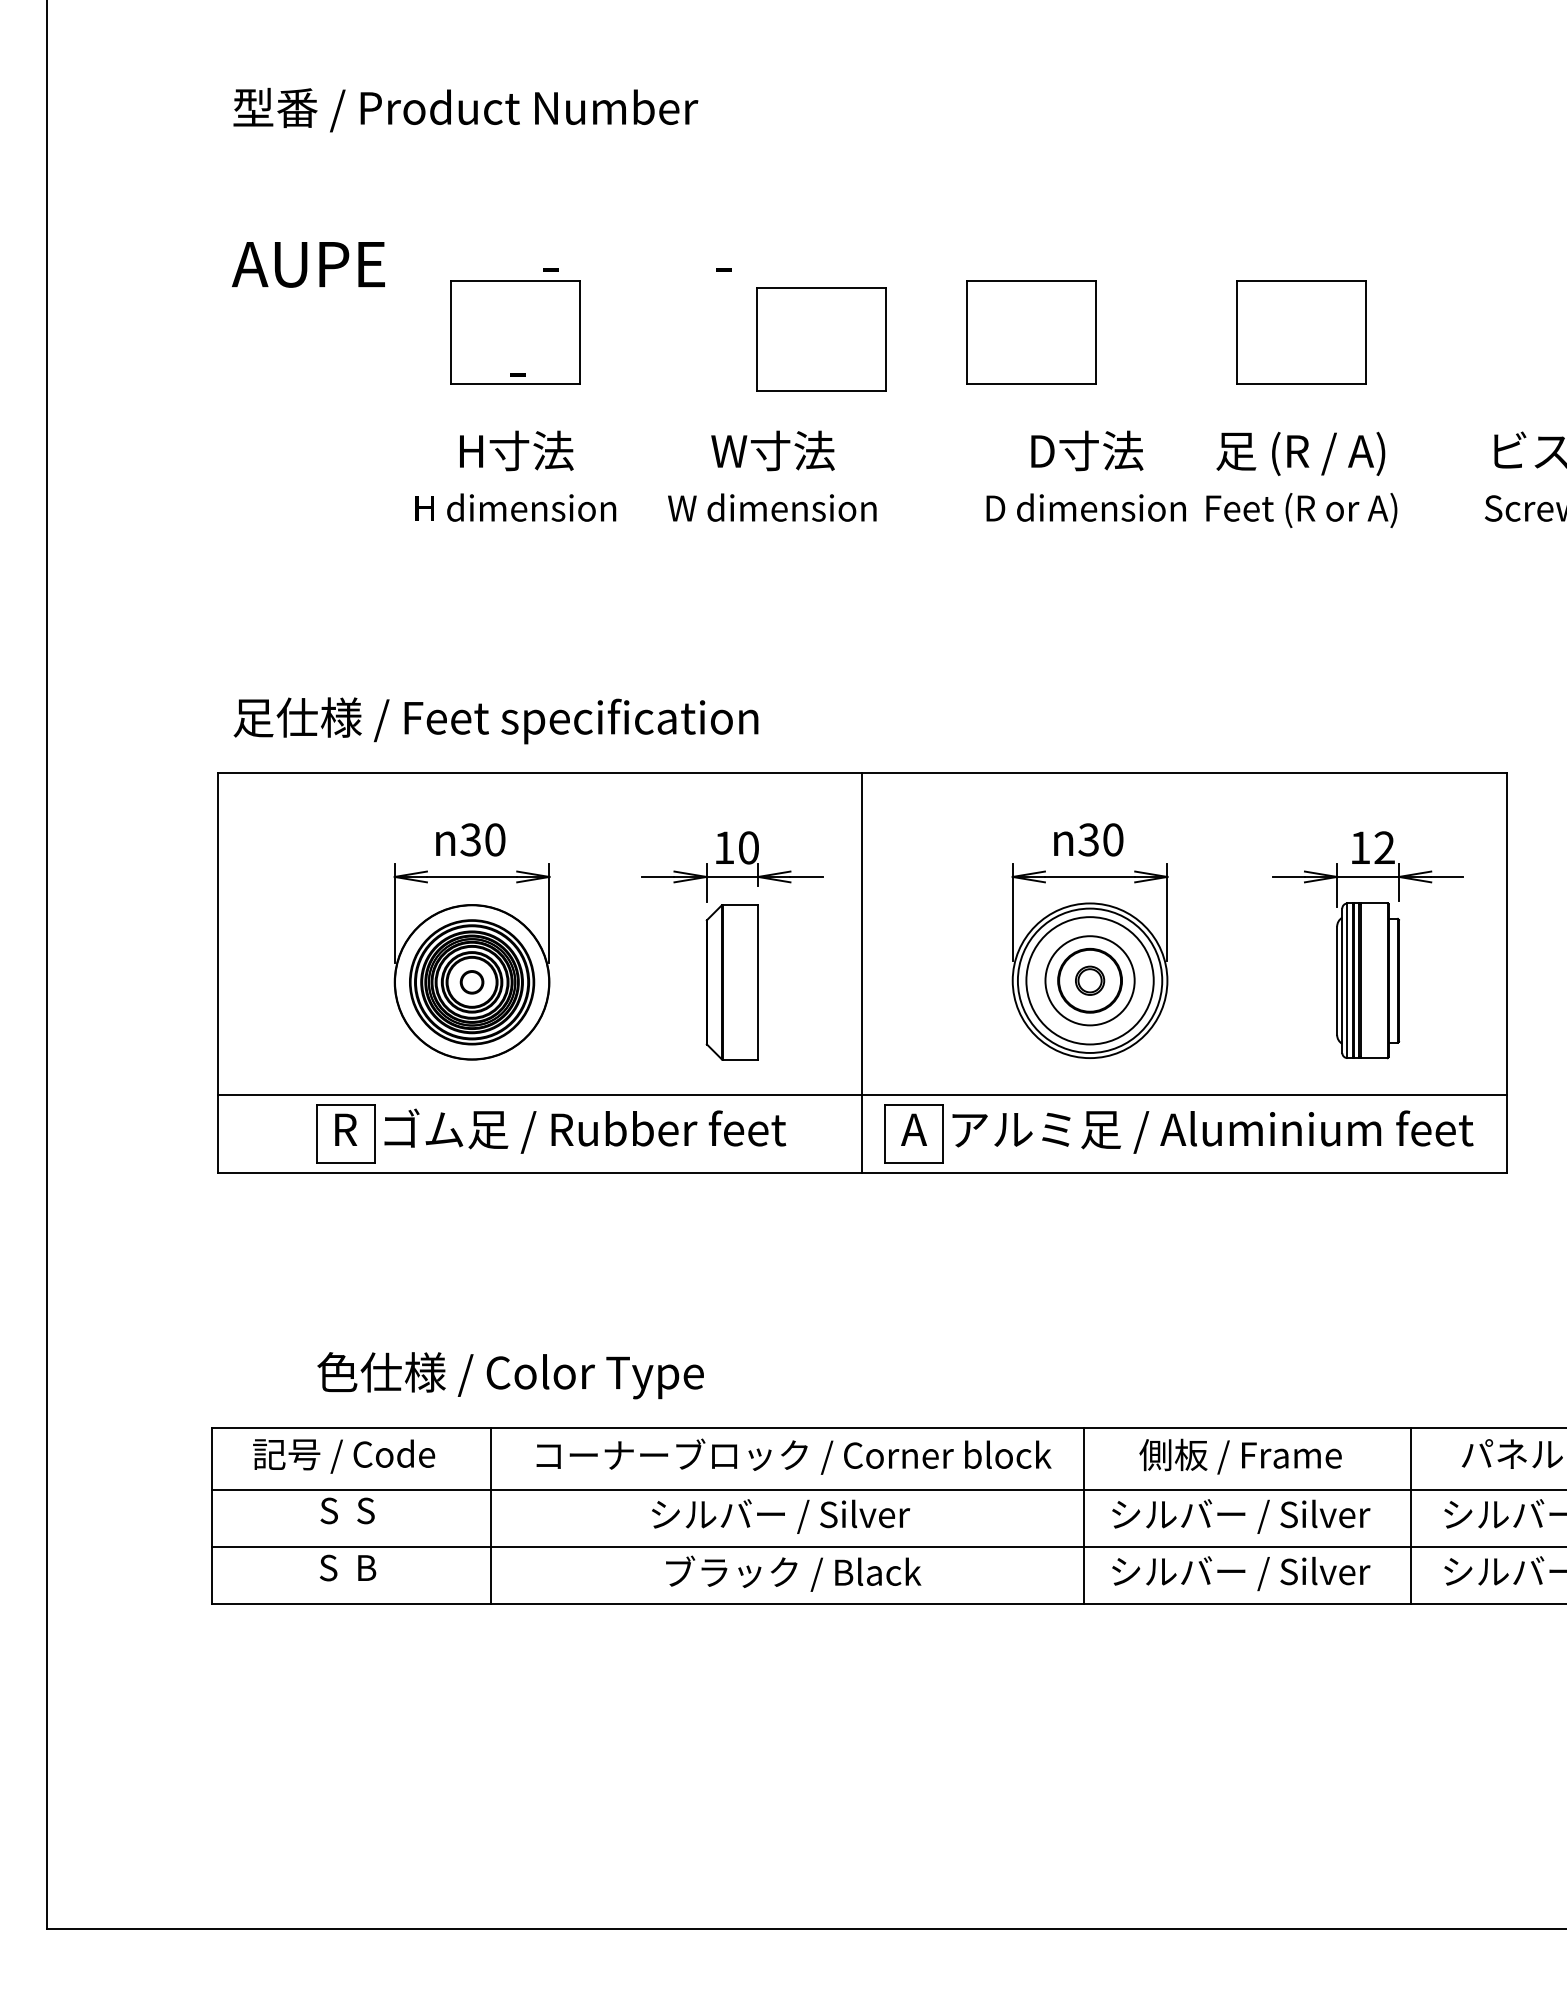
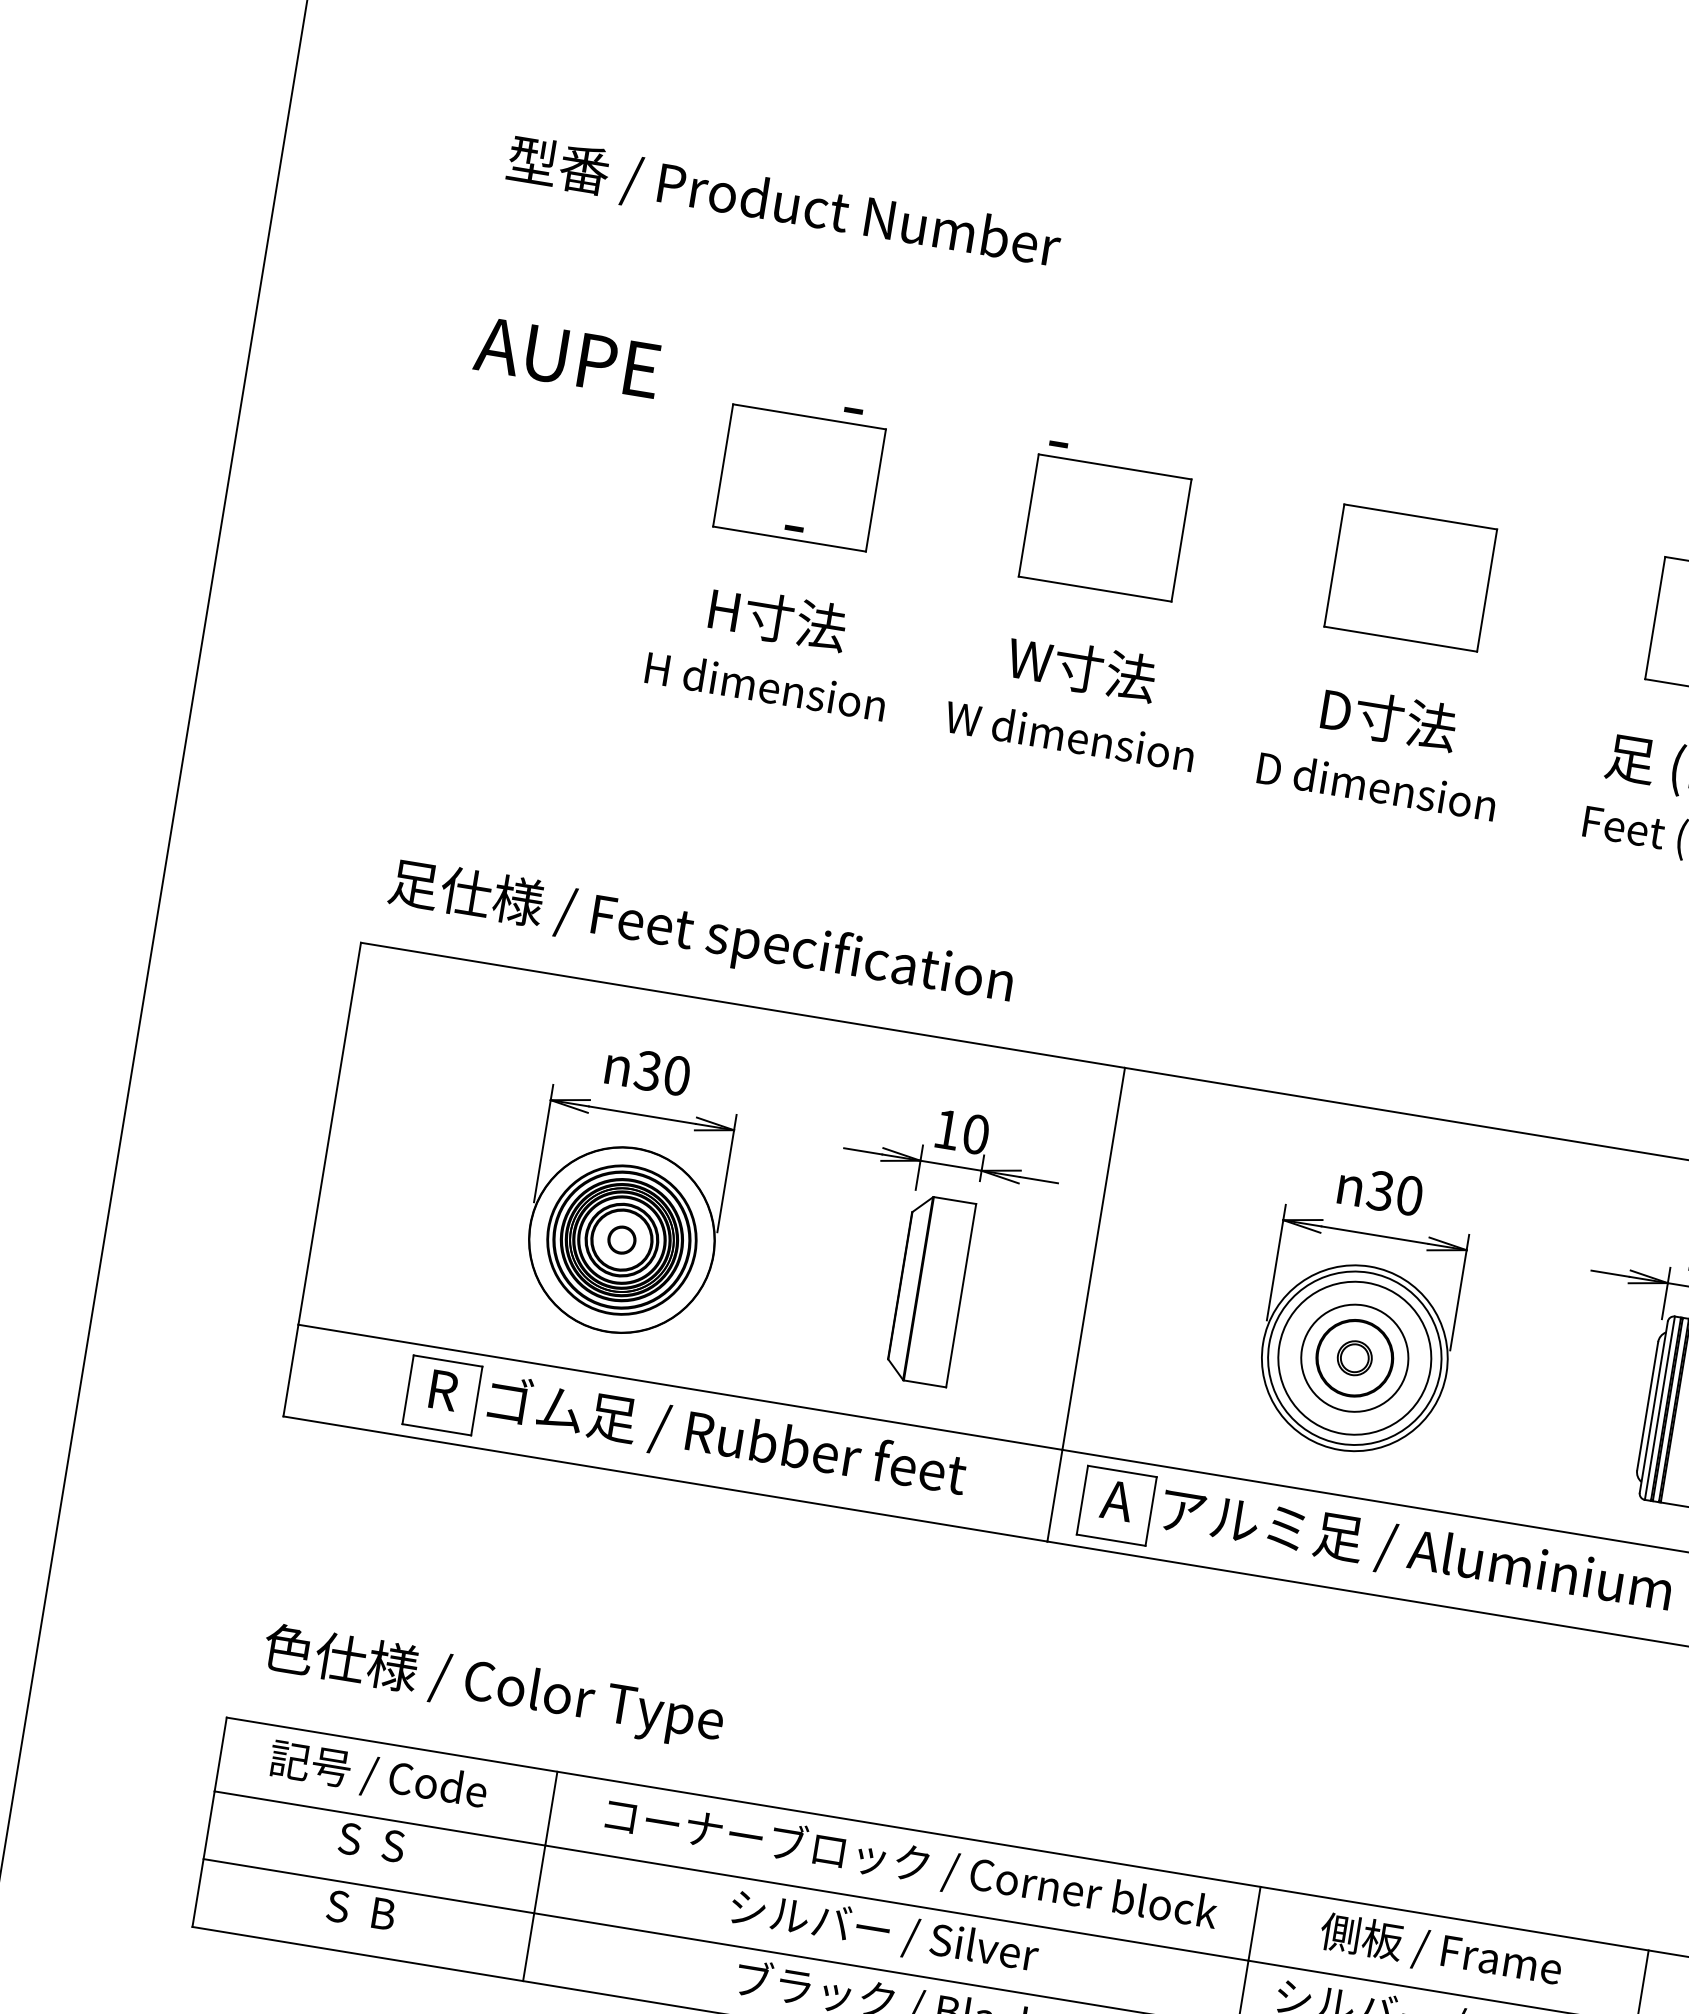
part: (821, 339) -> (1105, 528), moved
text: (1085, 475) -> (1382, 747), moved
text: (510, 1375) -> (493, 1686), moved

